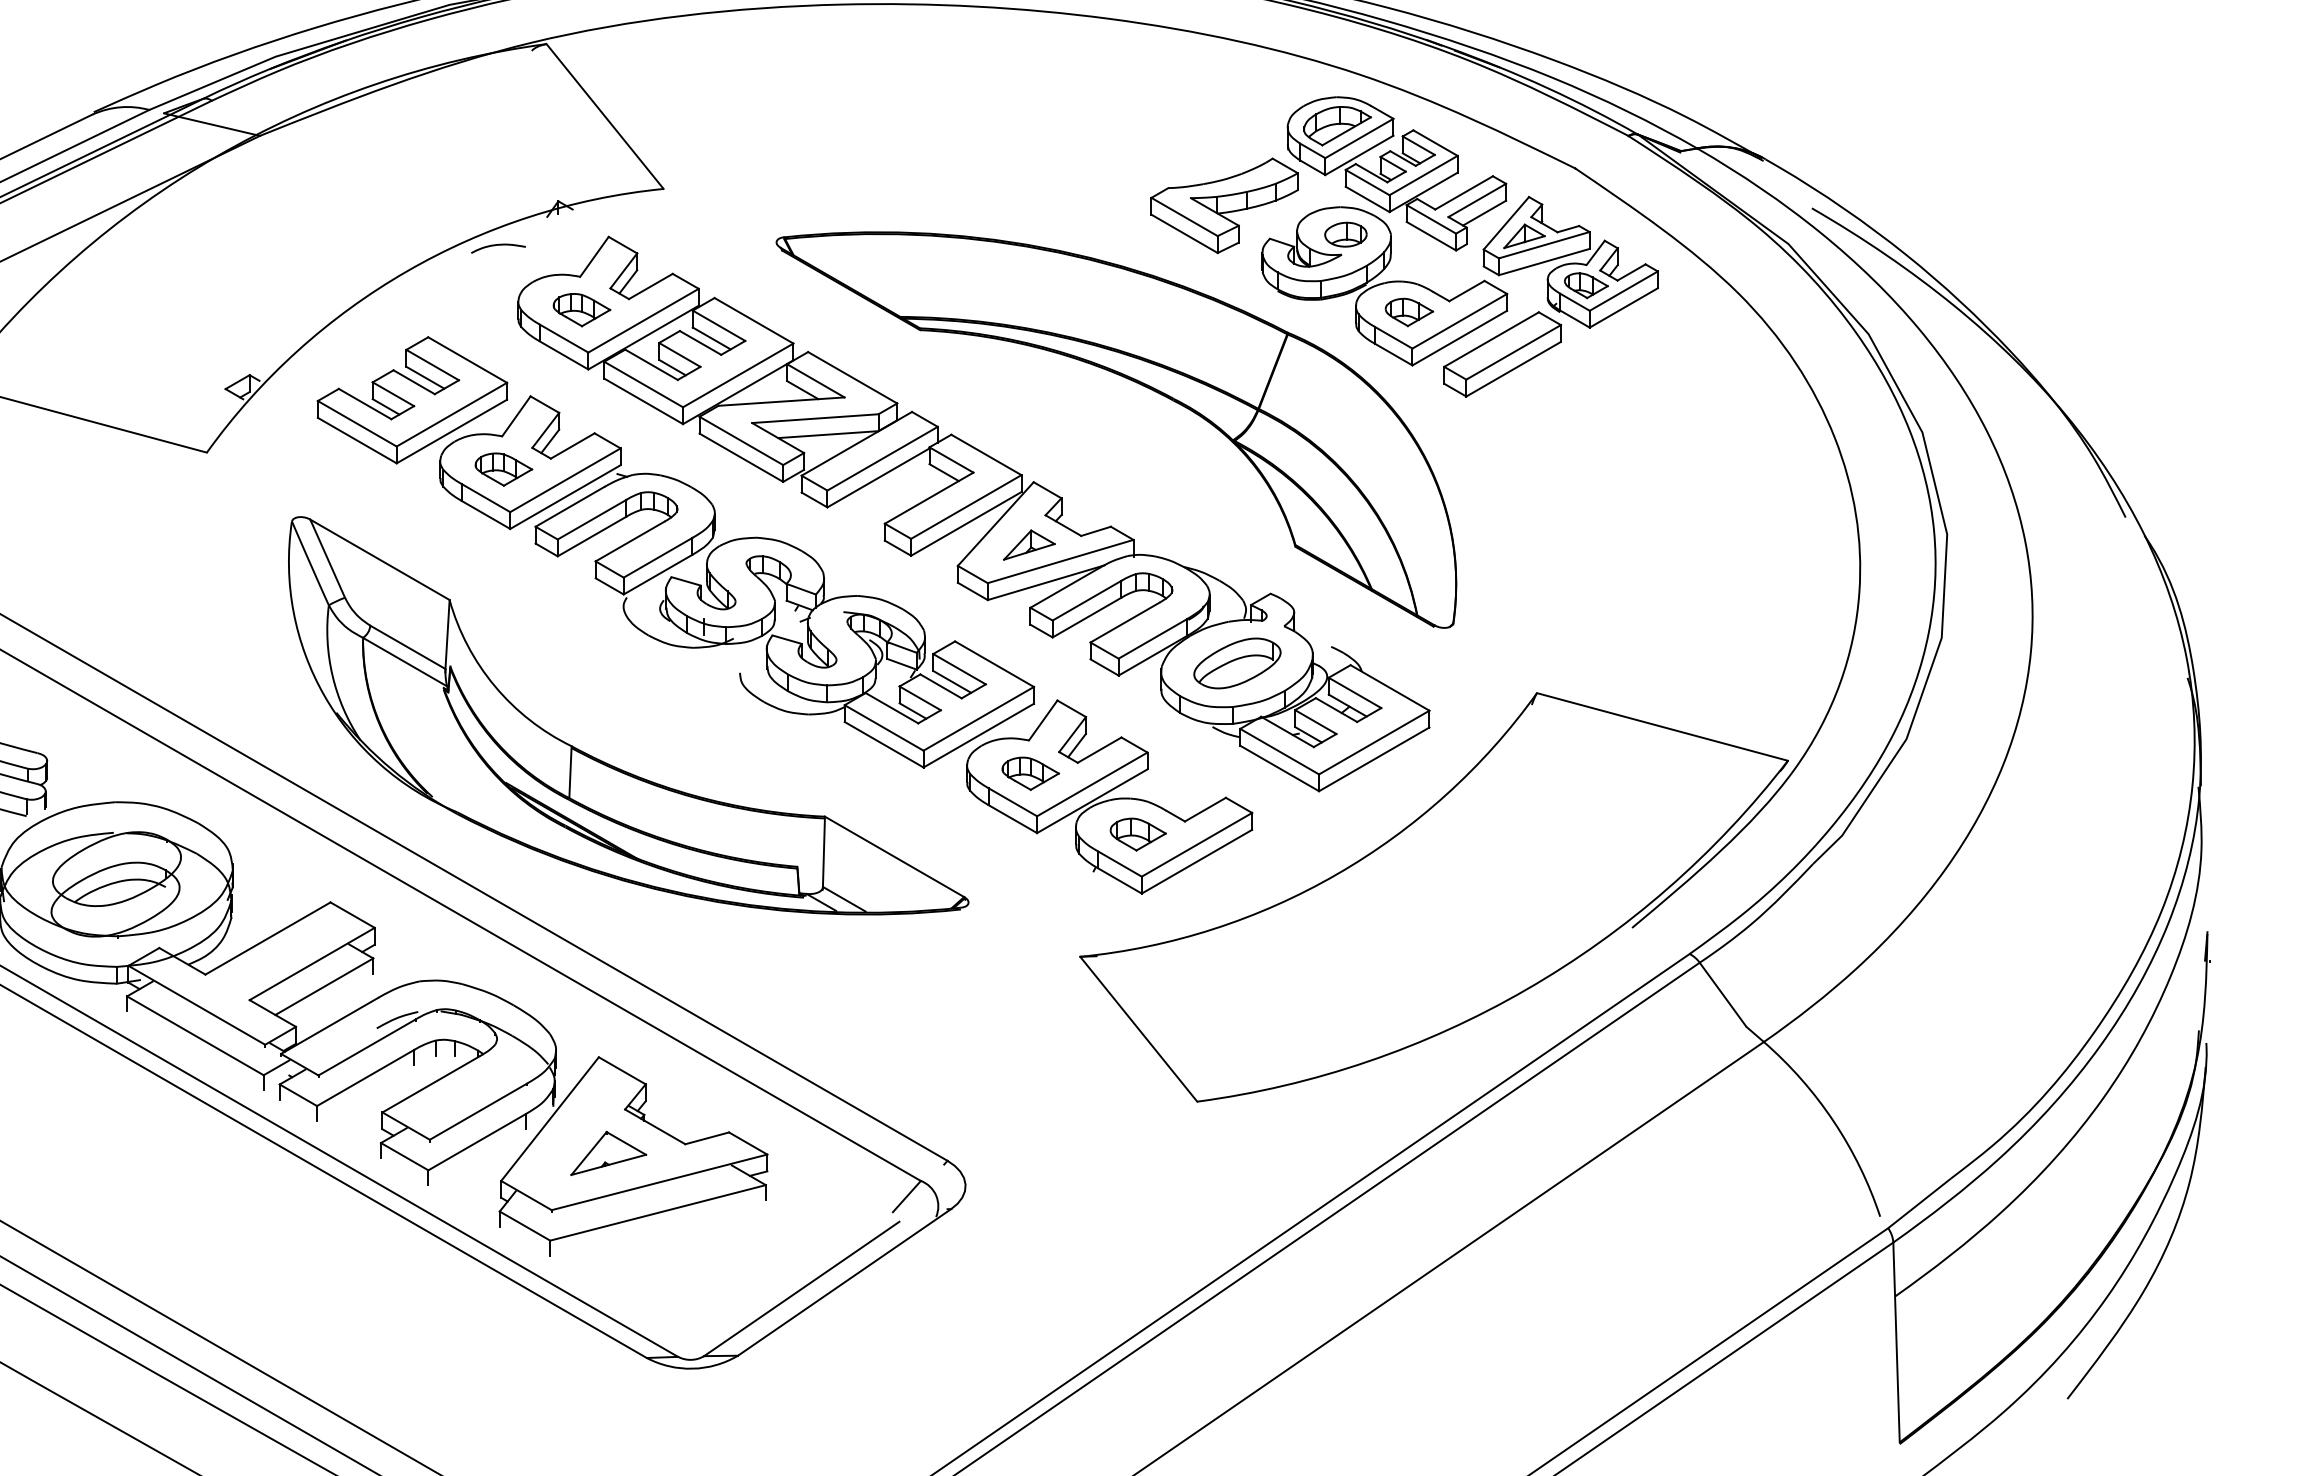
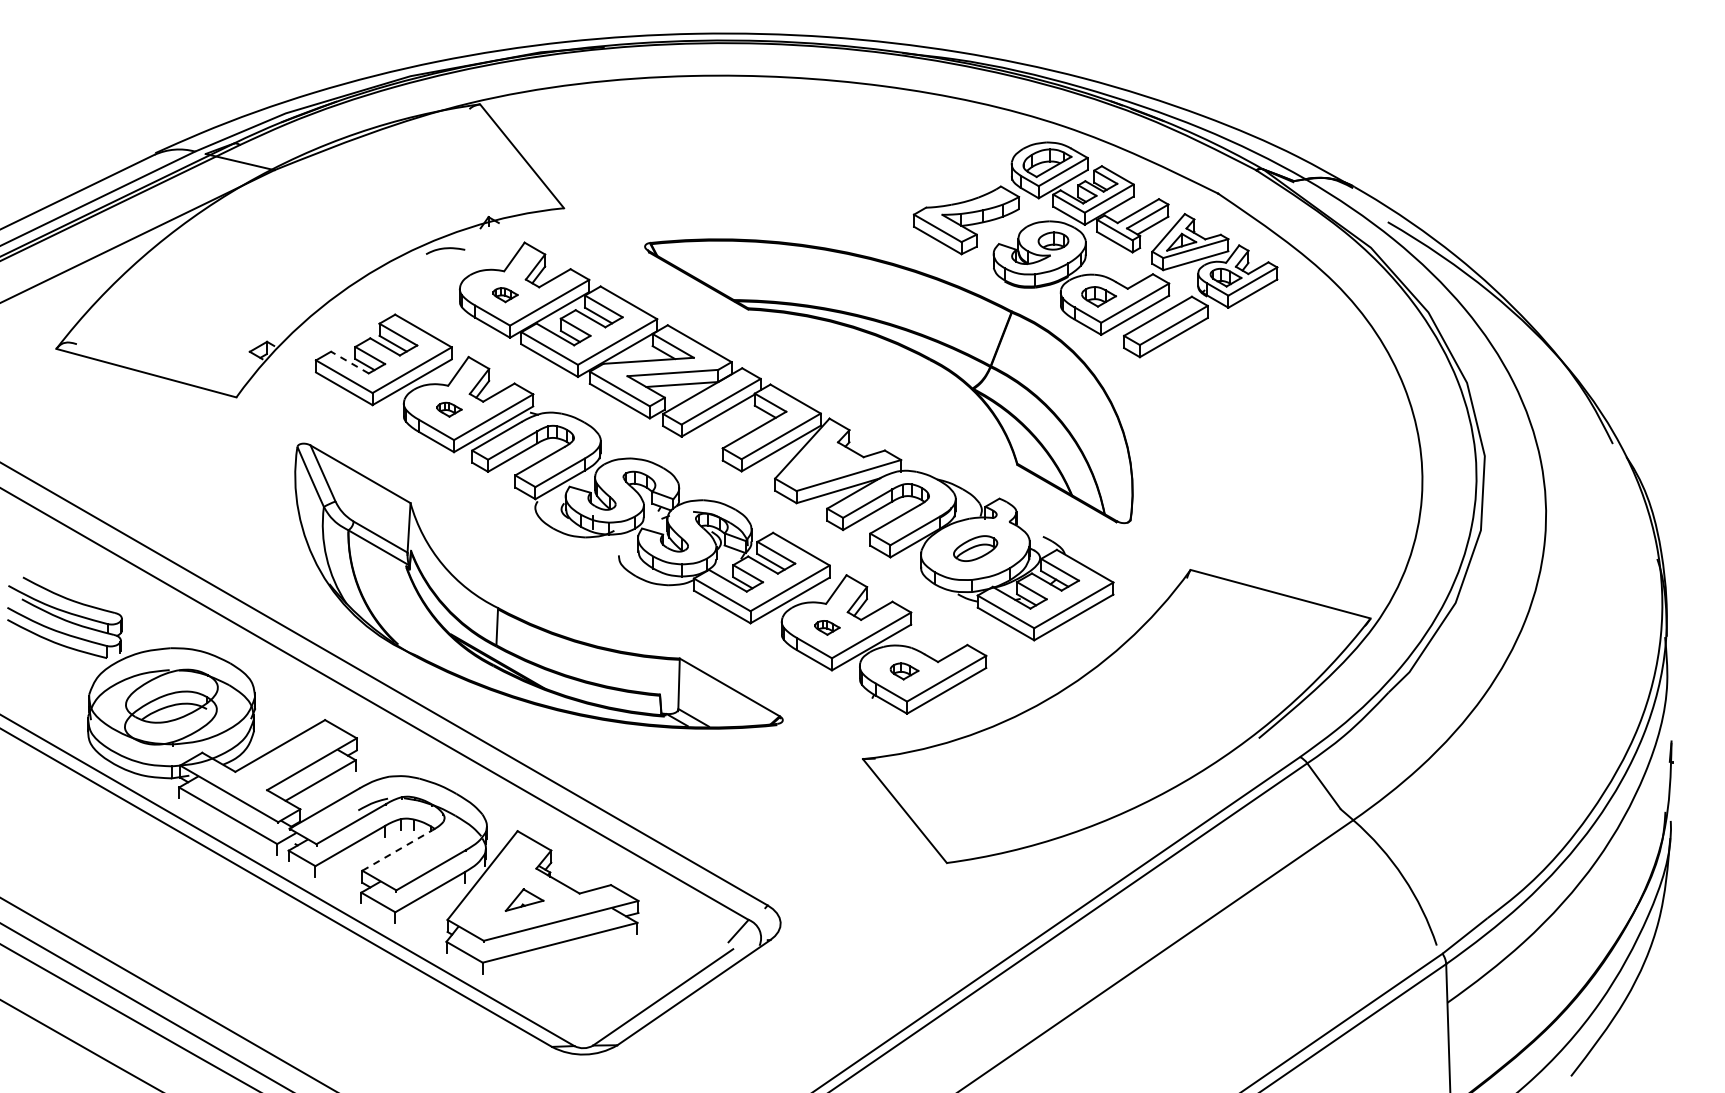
part: (581, 309) -> (505, 294), size x0.6
line: (364, 403) -> (349, 362), solid -> dashed
part: (503, 469) -> (449, 409), size x0.6
part: (1029, 544) -> (826, 463), removed
part: (1237, 663) -> (975, 548), size x0.7
part: (1030, 773) -> (827, 627), size x0.6
part: (1138, 834) -> (904, 671), size x0.7
line: (431, 1084) -> (397, 850), solid -> dashed
part: (608, 1152) -> (524, 899), size x0.7

